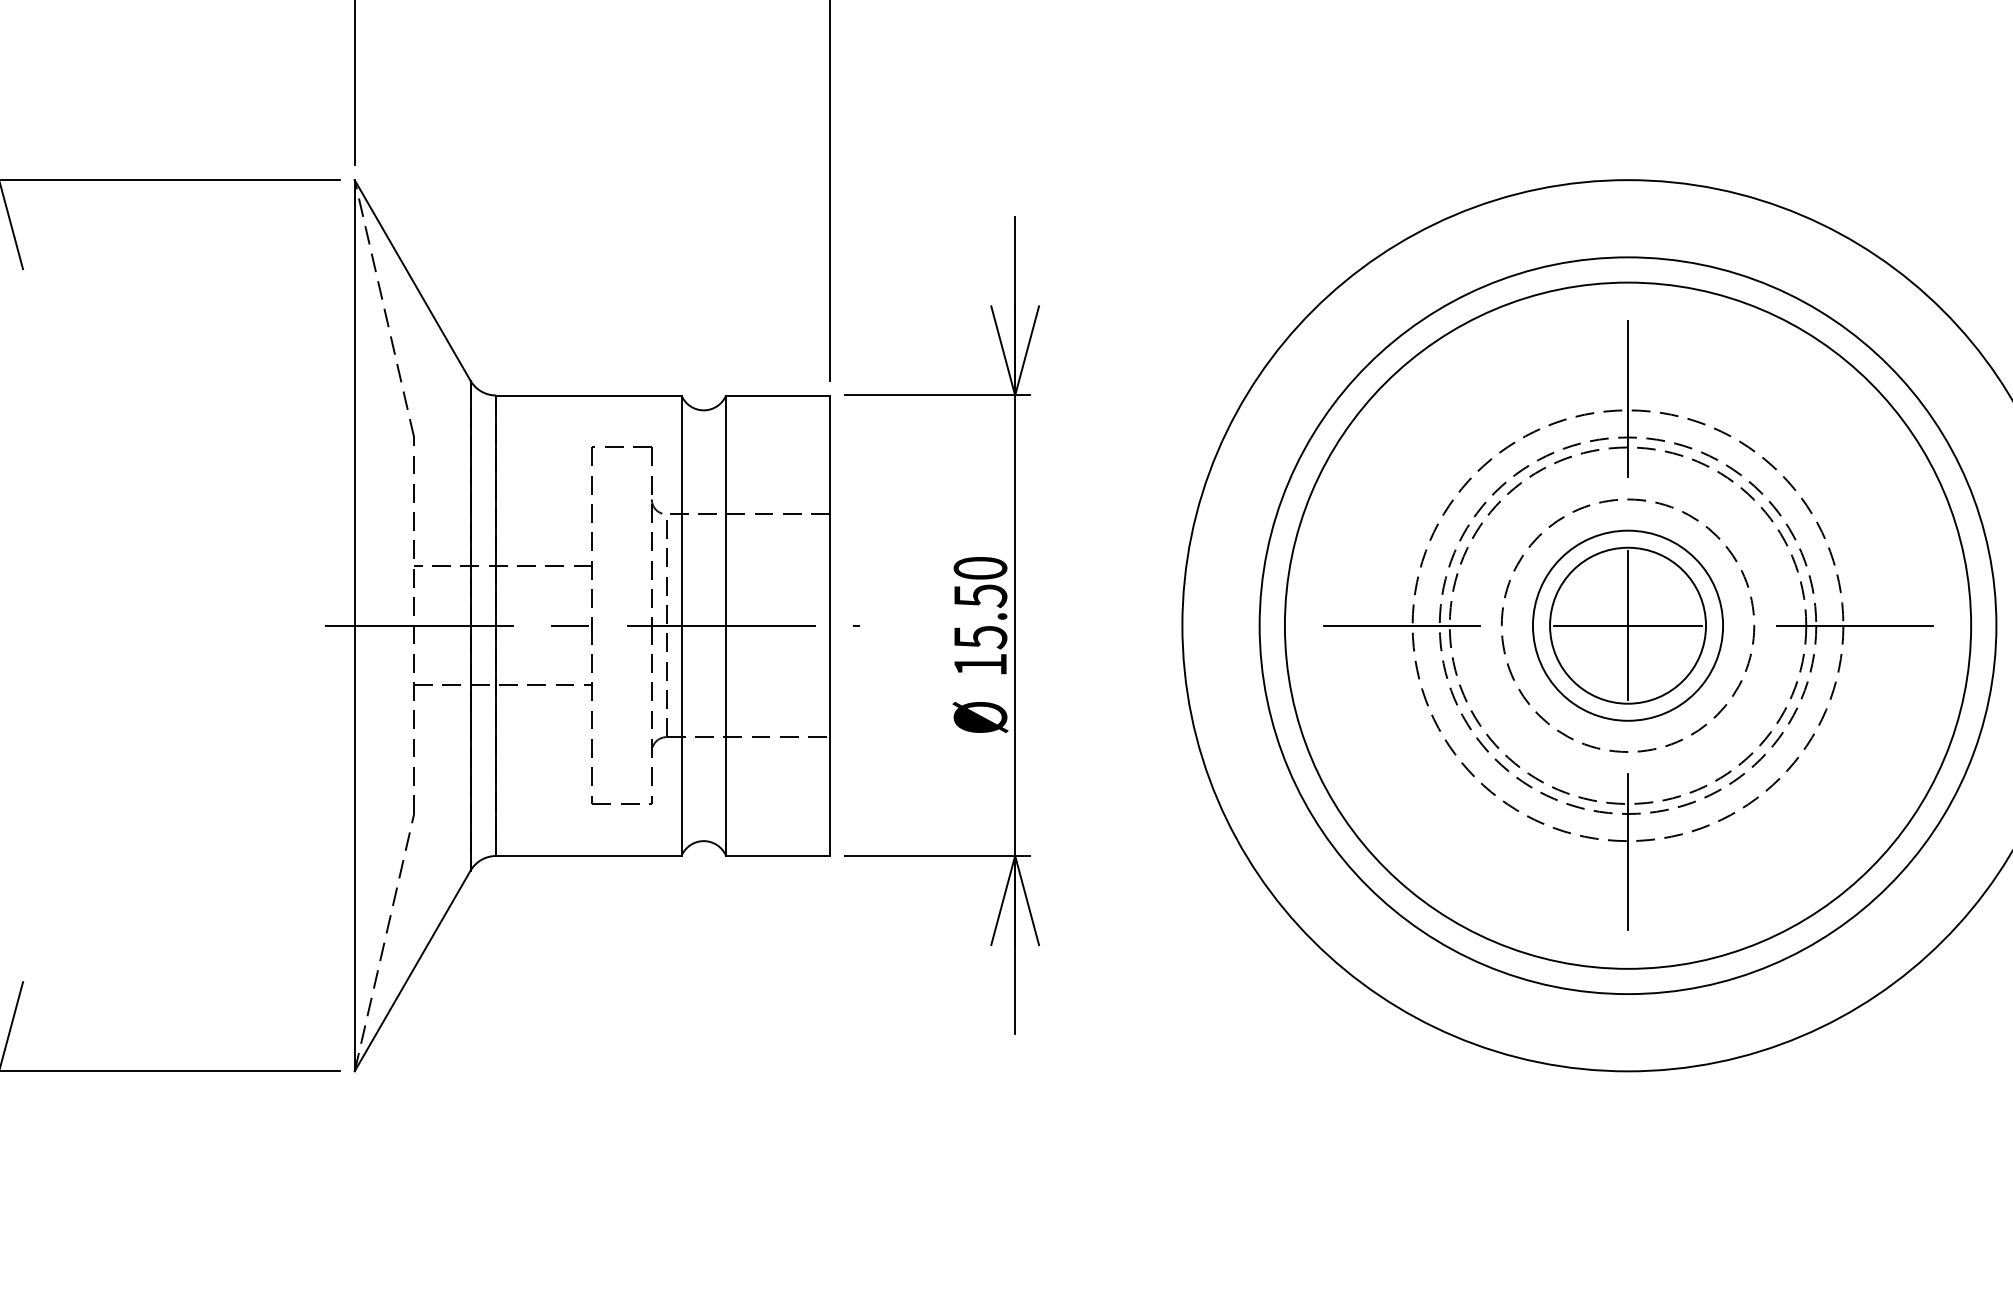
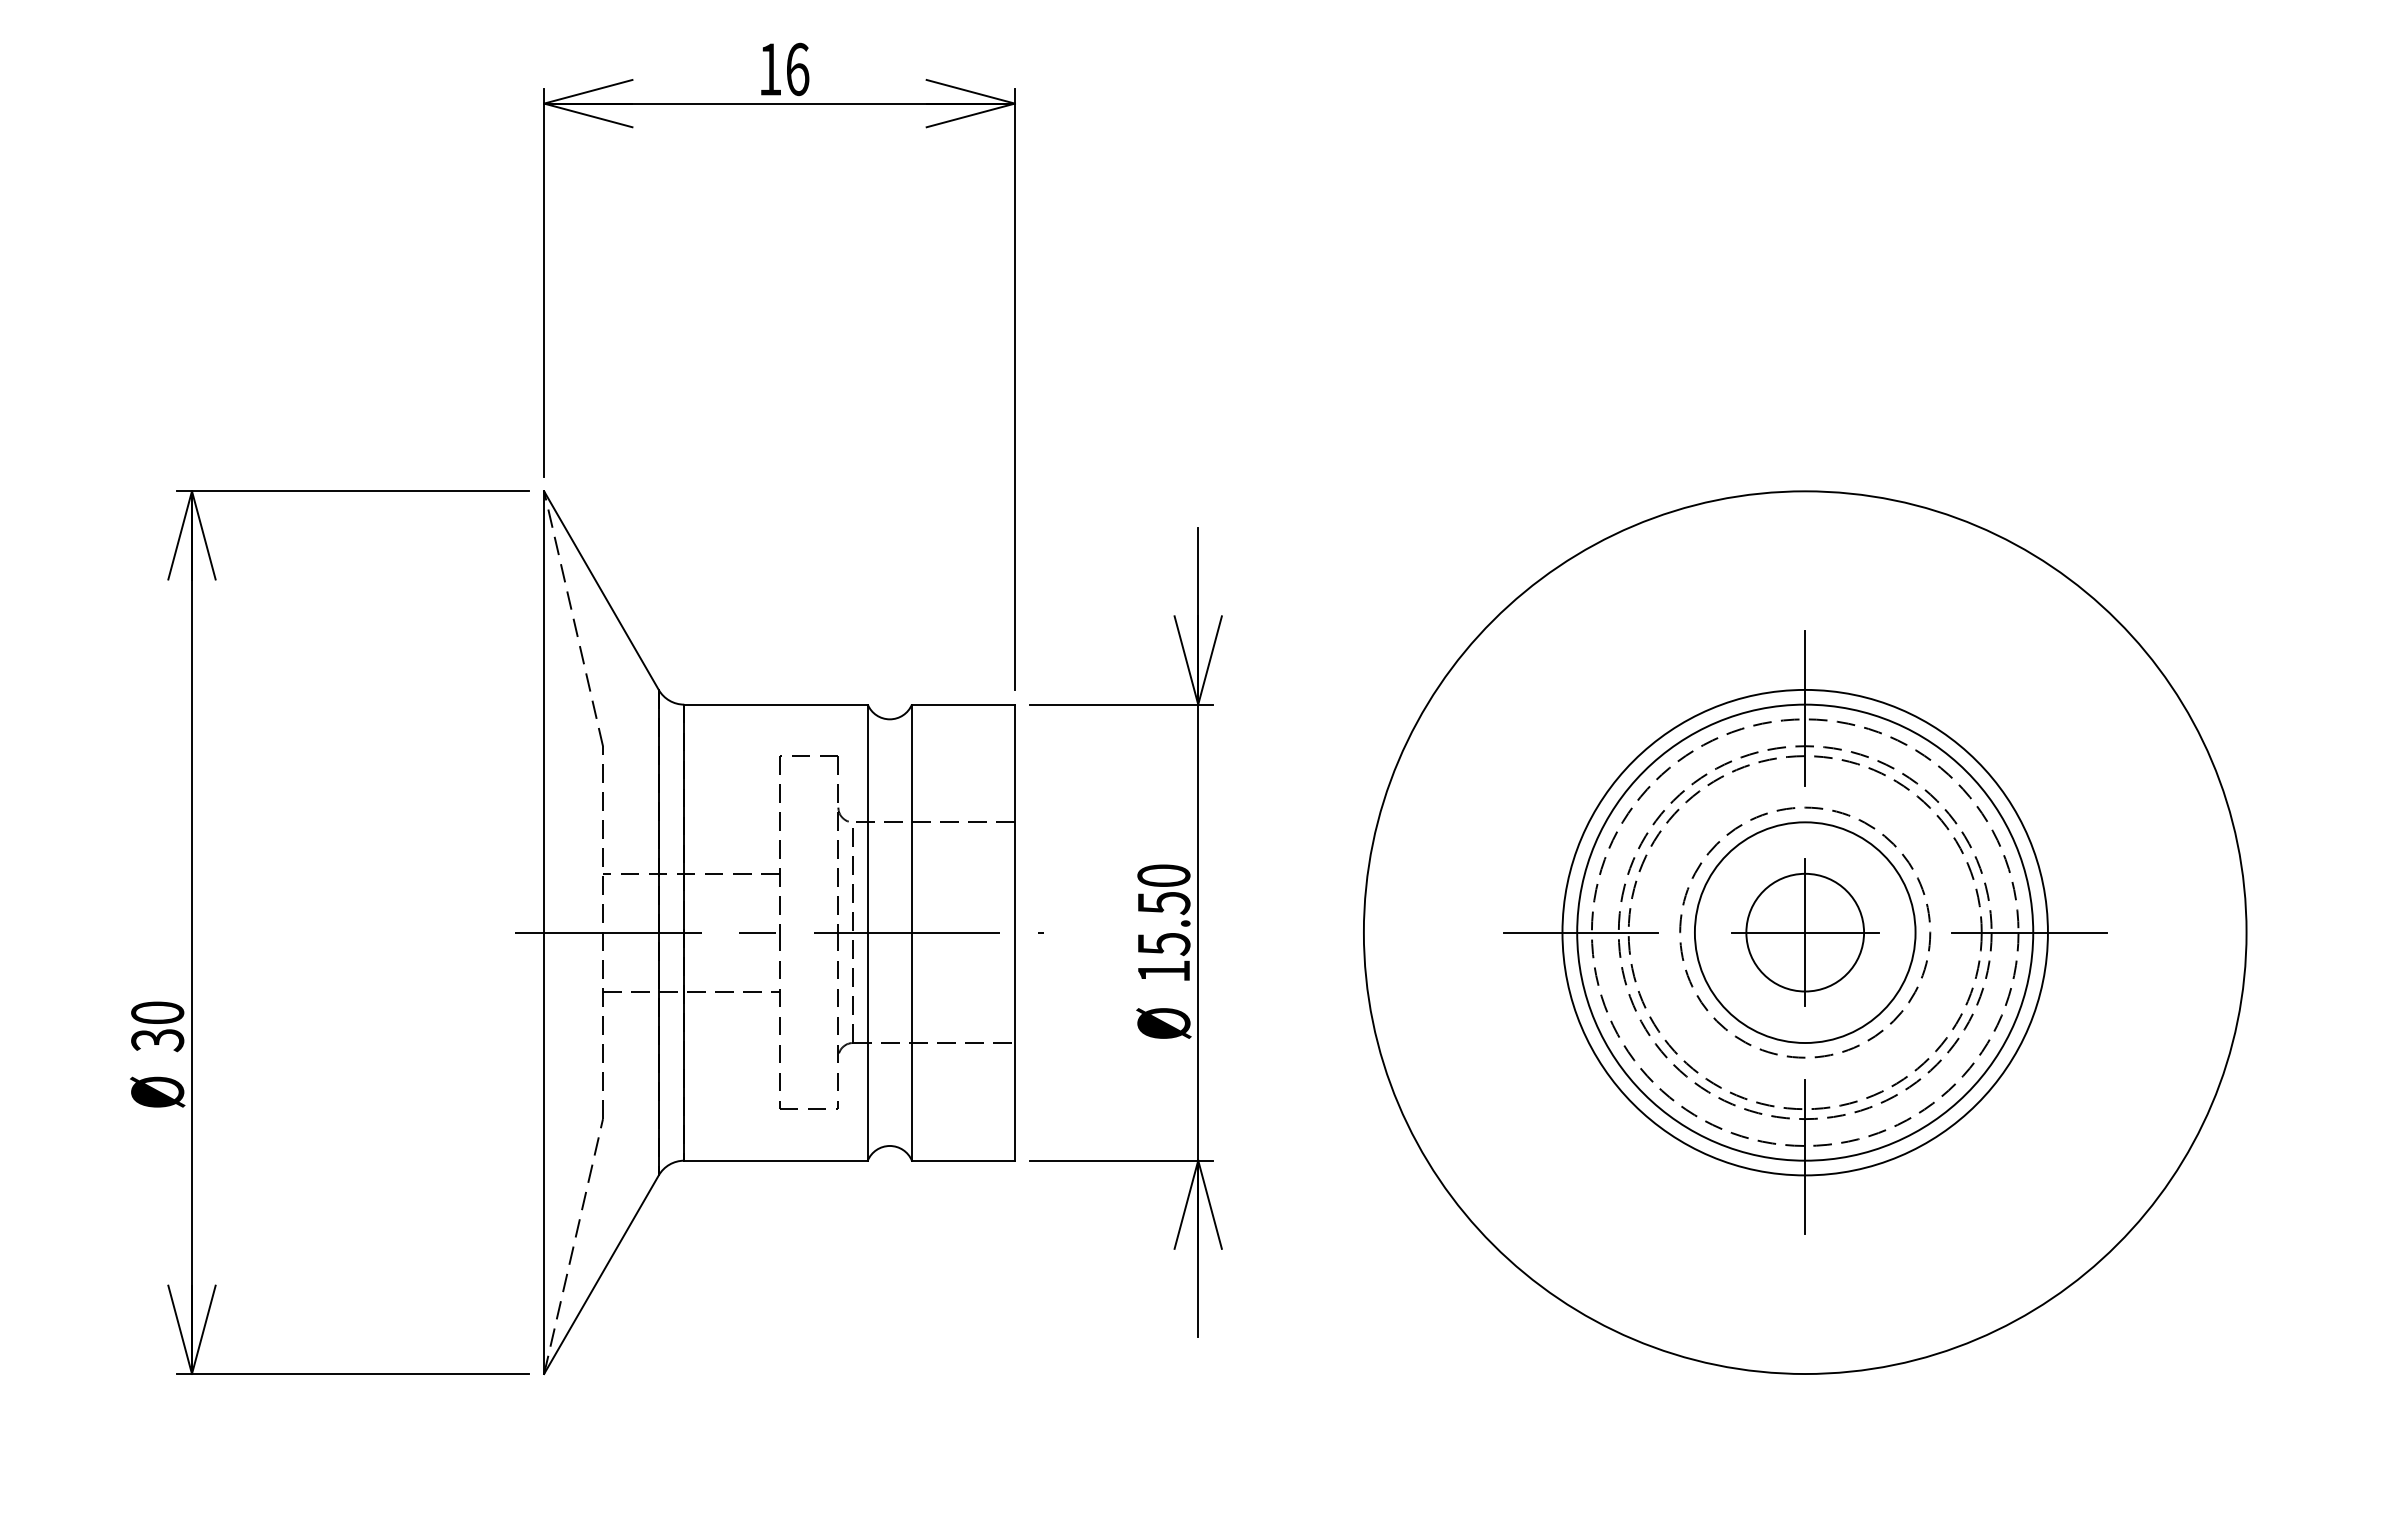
circle: (1627, 625) -> (1804, 932), size x0.71
circle: (1627, 625) -> (1804, 932), size x1.43
circle: (1628, 625) -> (1805, 932), size x0.62
circle: (1628, 625) -> (1805, 932), size x0.62

